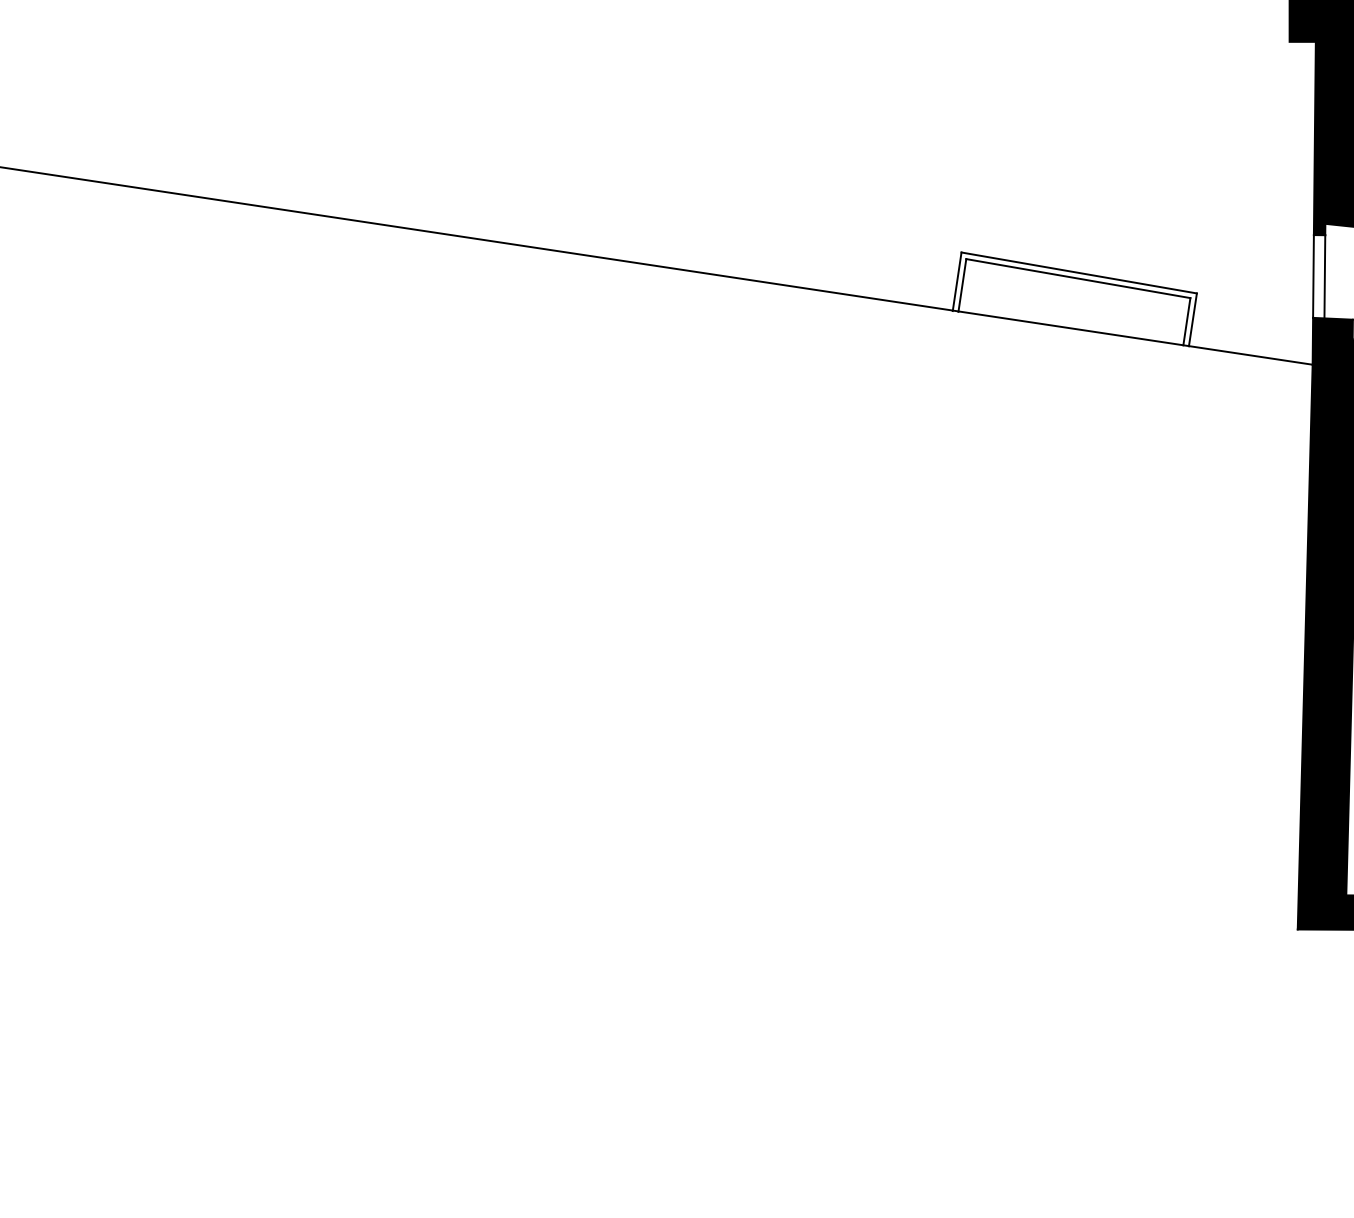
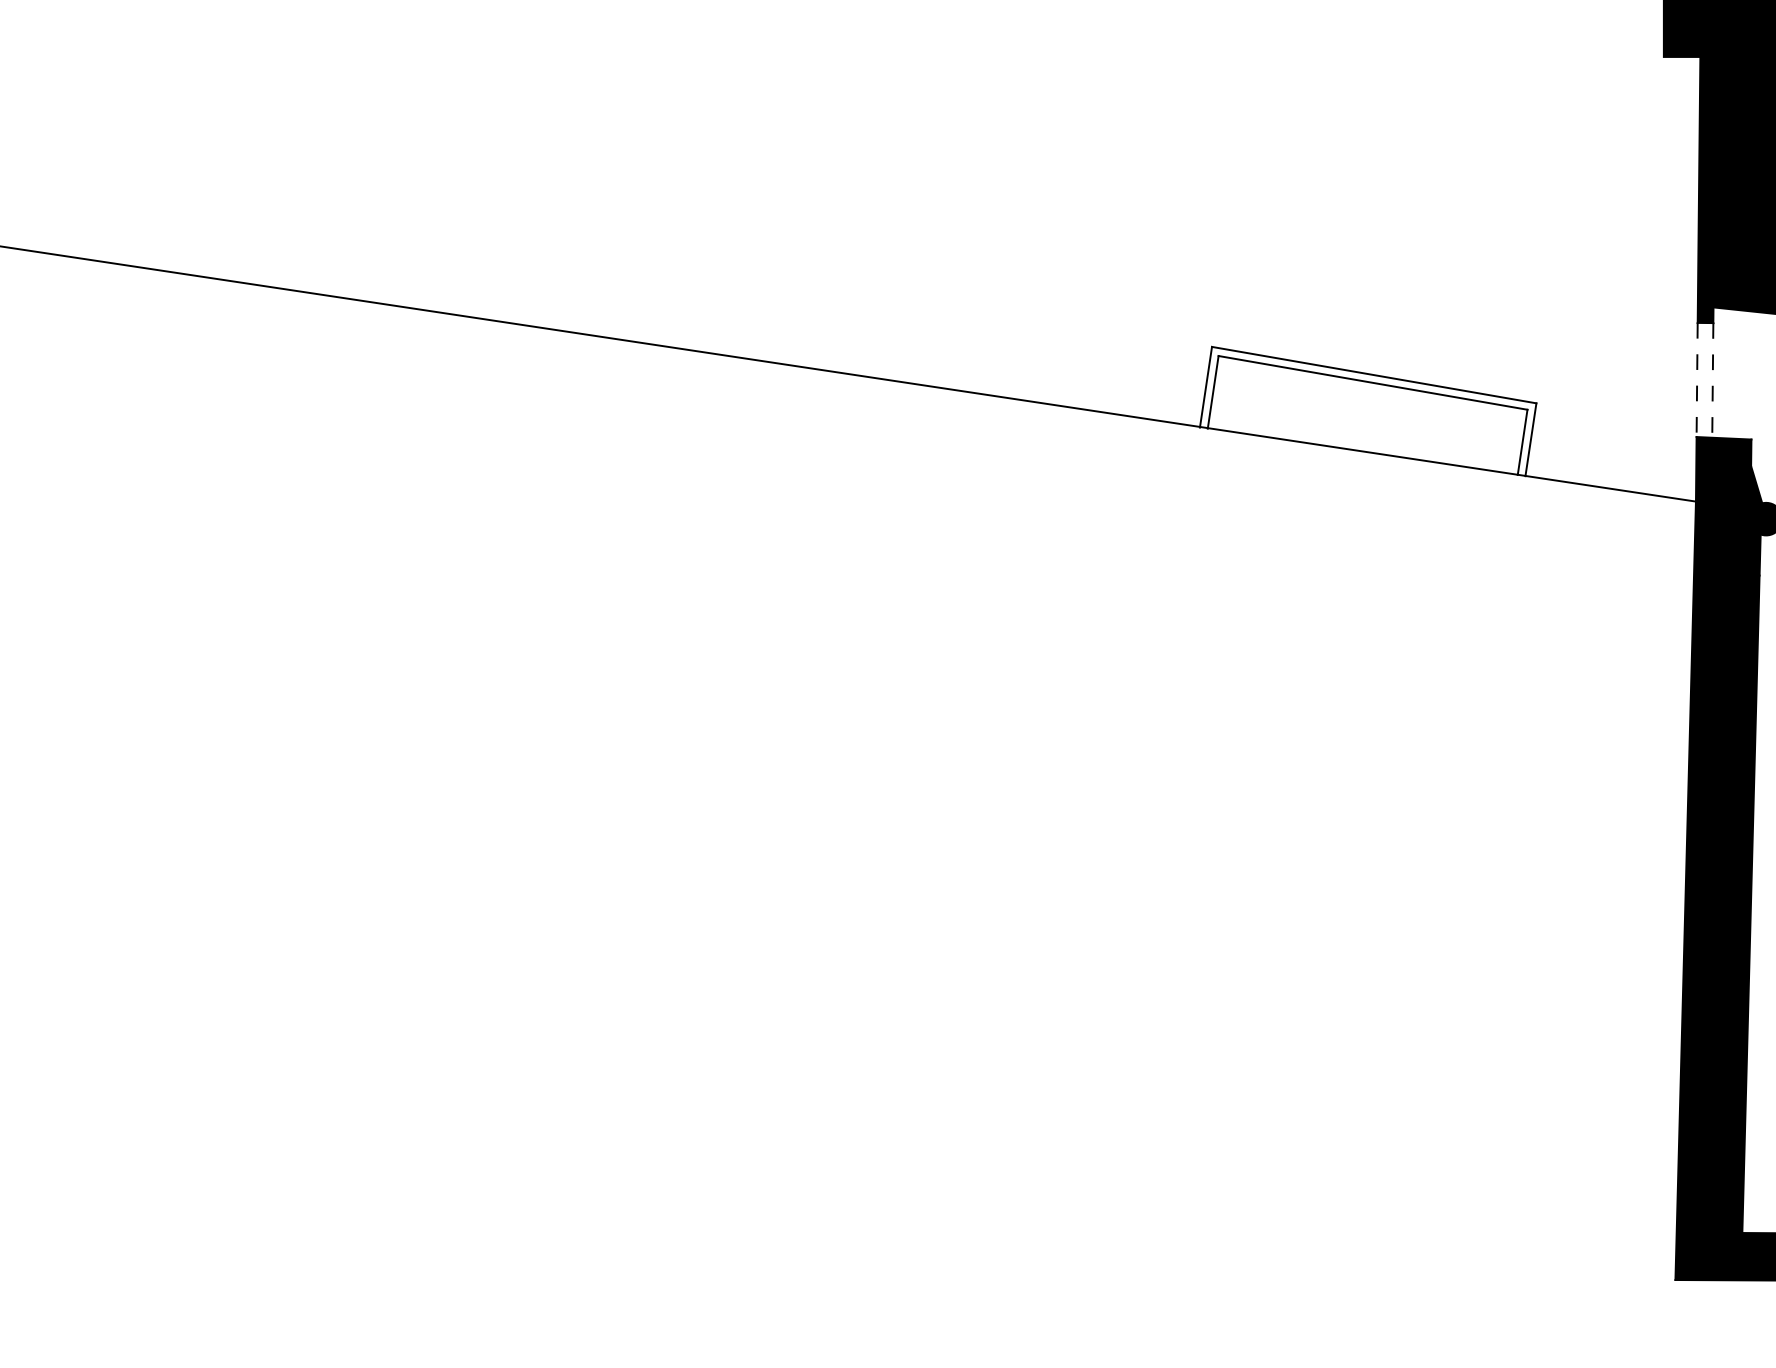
line: (1313, 277) -> (1697, 381), solid -> dashed
line: (1324, 277) -> (1712, 381), solid -> dashed

